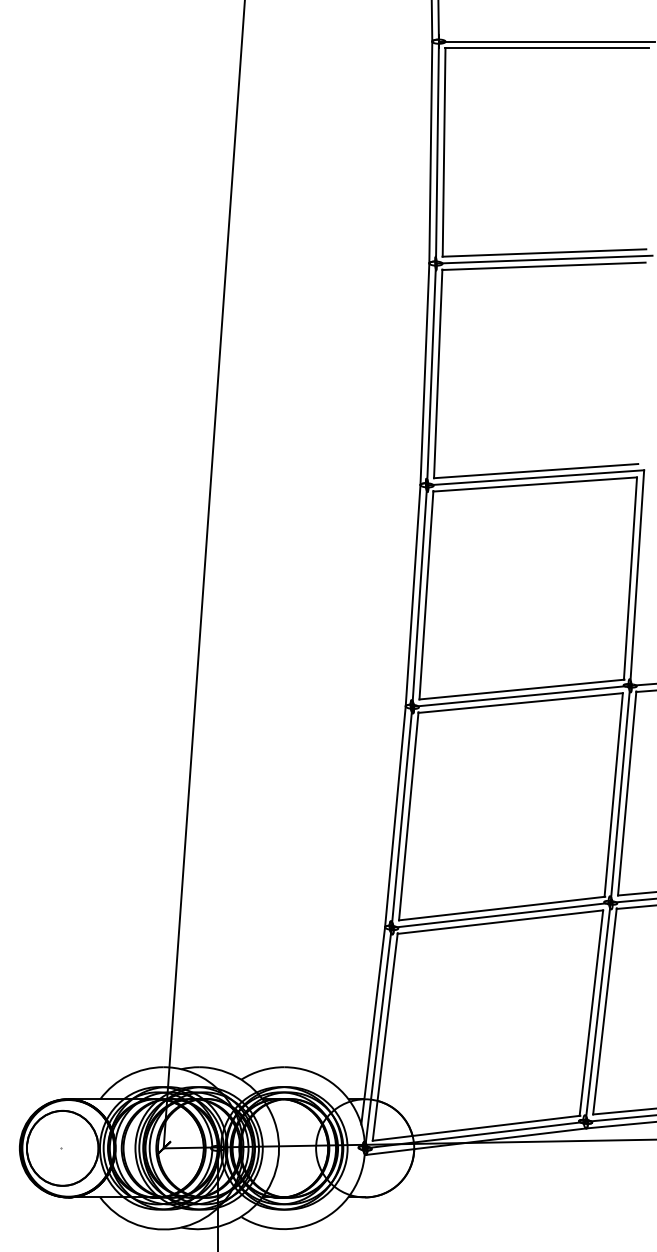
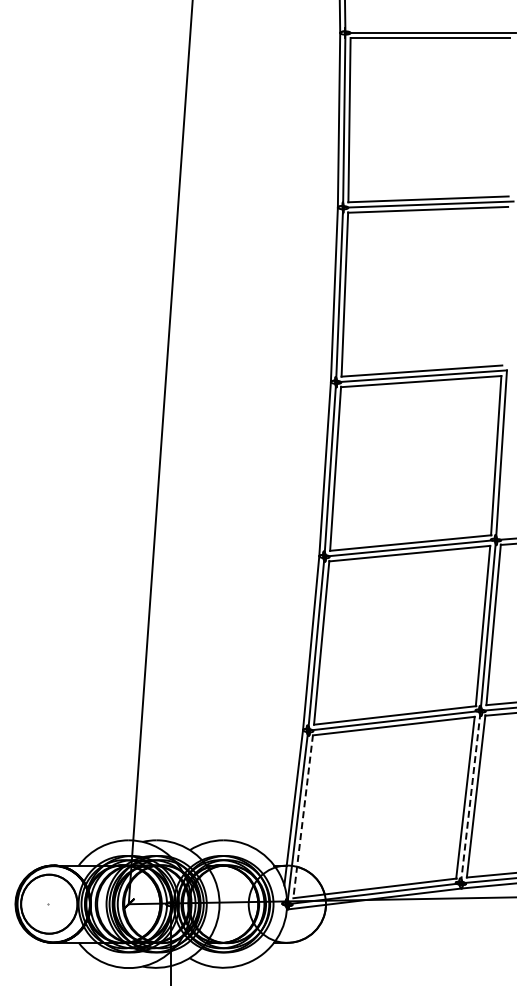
line: (597, 1012) -> (470, 797), solid -> dashed
line: (385, 1038) -> (303, 817), solid -> dashed

